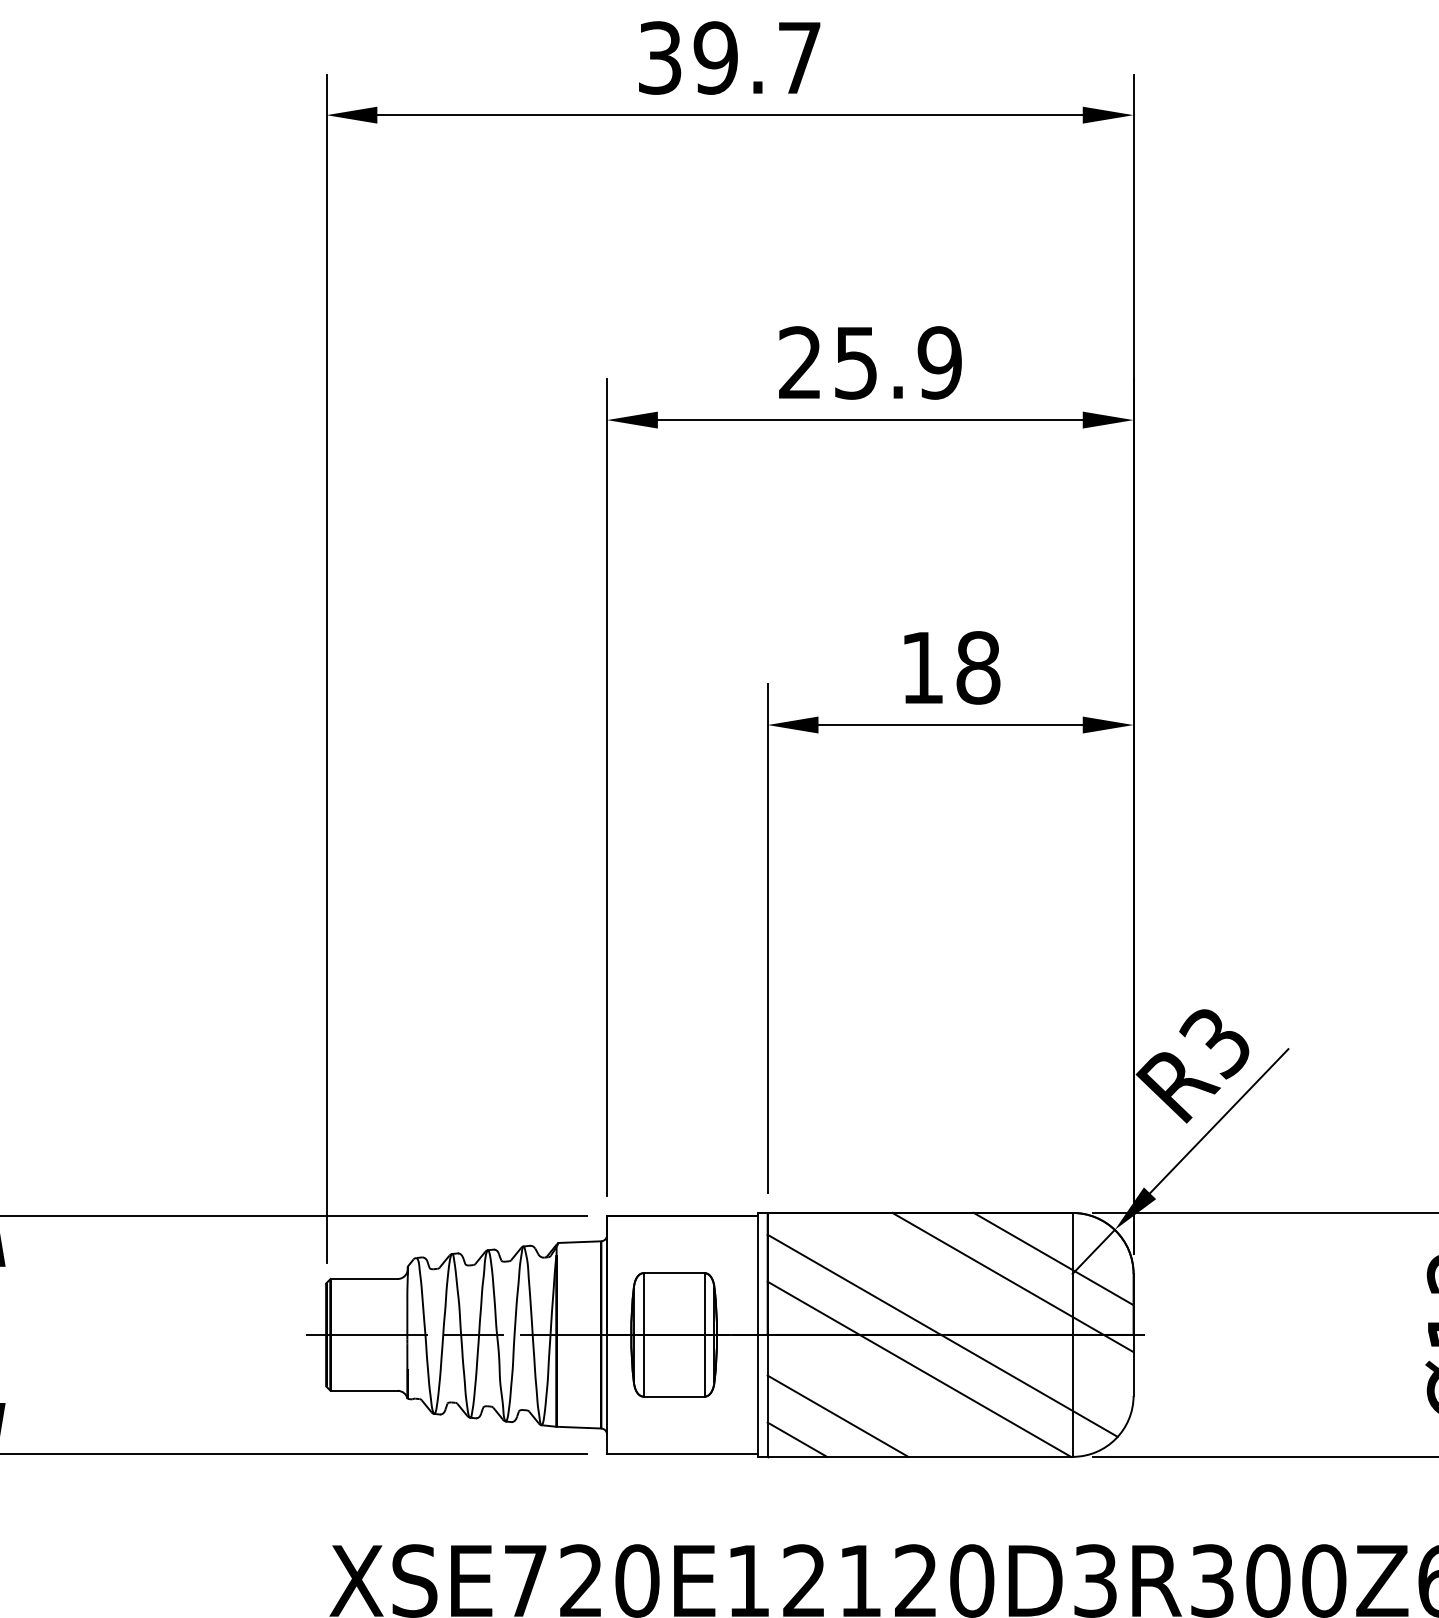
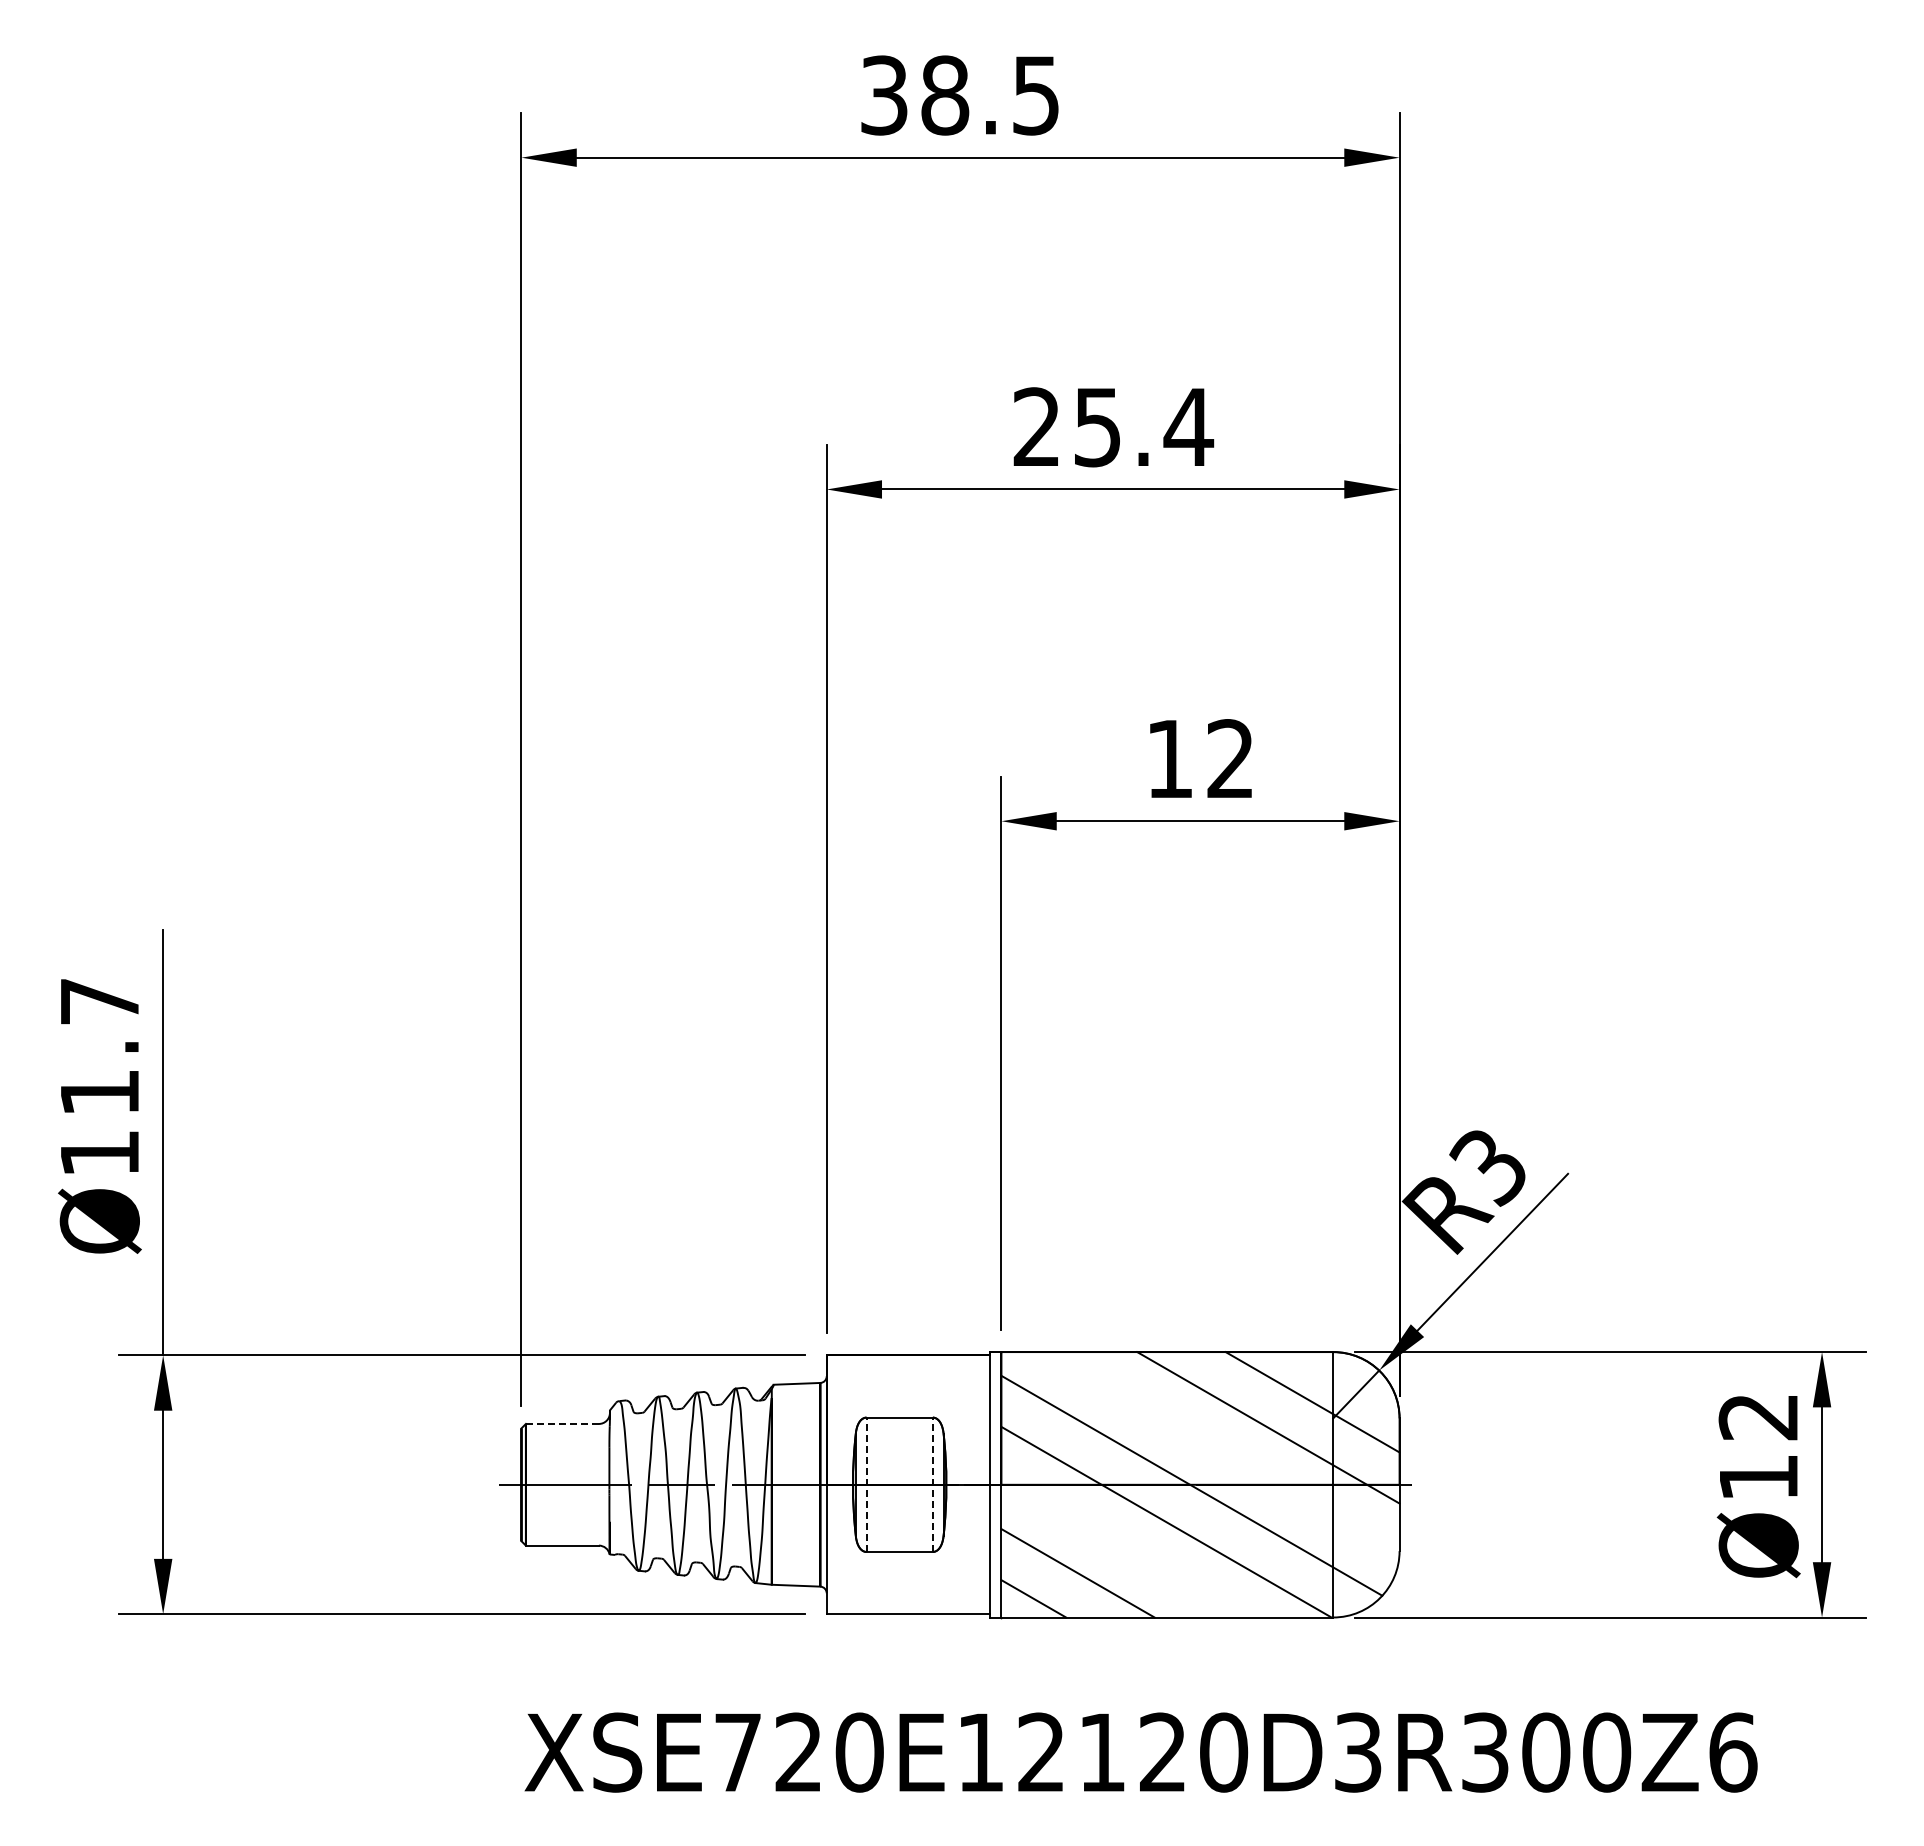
text: (756, 58) -> (989, 95), 39.7 -> 38.5
text: (939, 363) -> (1188, 427), 25.9 -> 25.4
text: (978, 668) -> (1230, 759), 18 -> 12
line: (363, 1278) -> (561, 1423), solid -> dashed
line: (643, 1334) -> (866, 1484), solid -> dashed
line: (704, 1334) -> (932, 1484), solid -> dashed

